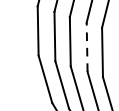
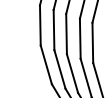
line: (87, 47) -> (80, 38), dashed -> solid

